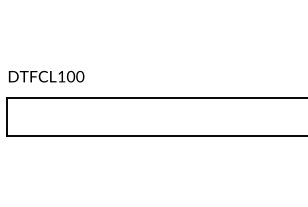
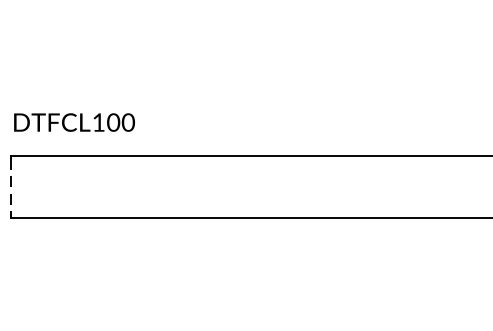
line: (7, 117) -> (11, 187), solid -> dashed

